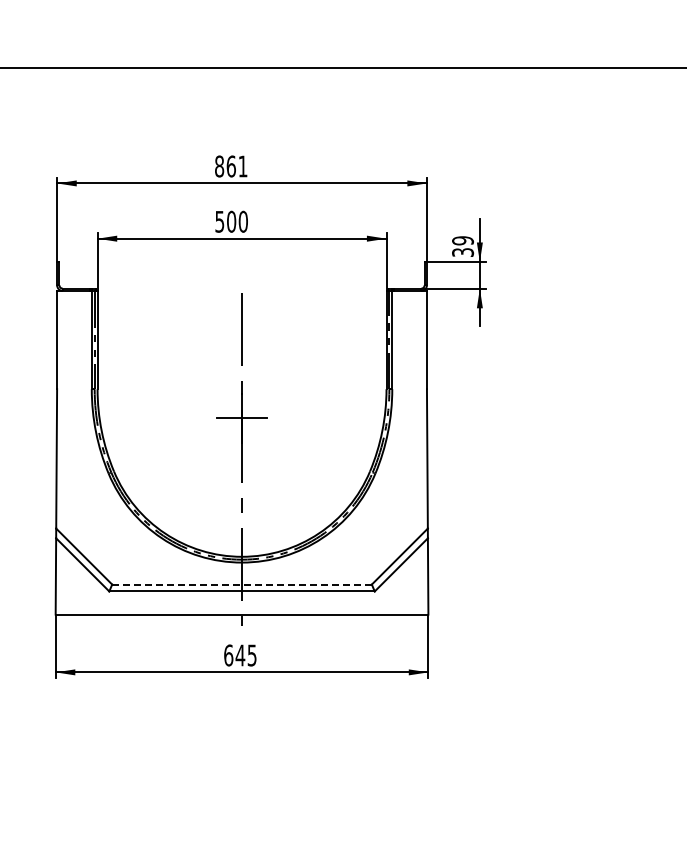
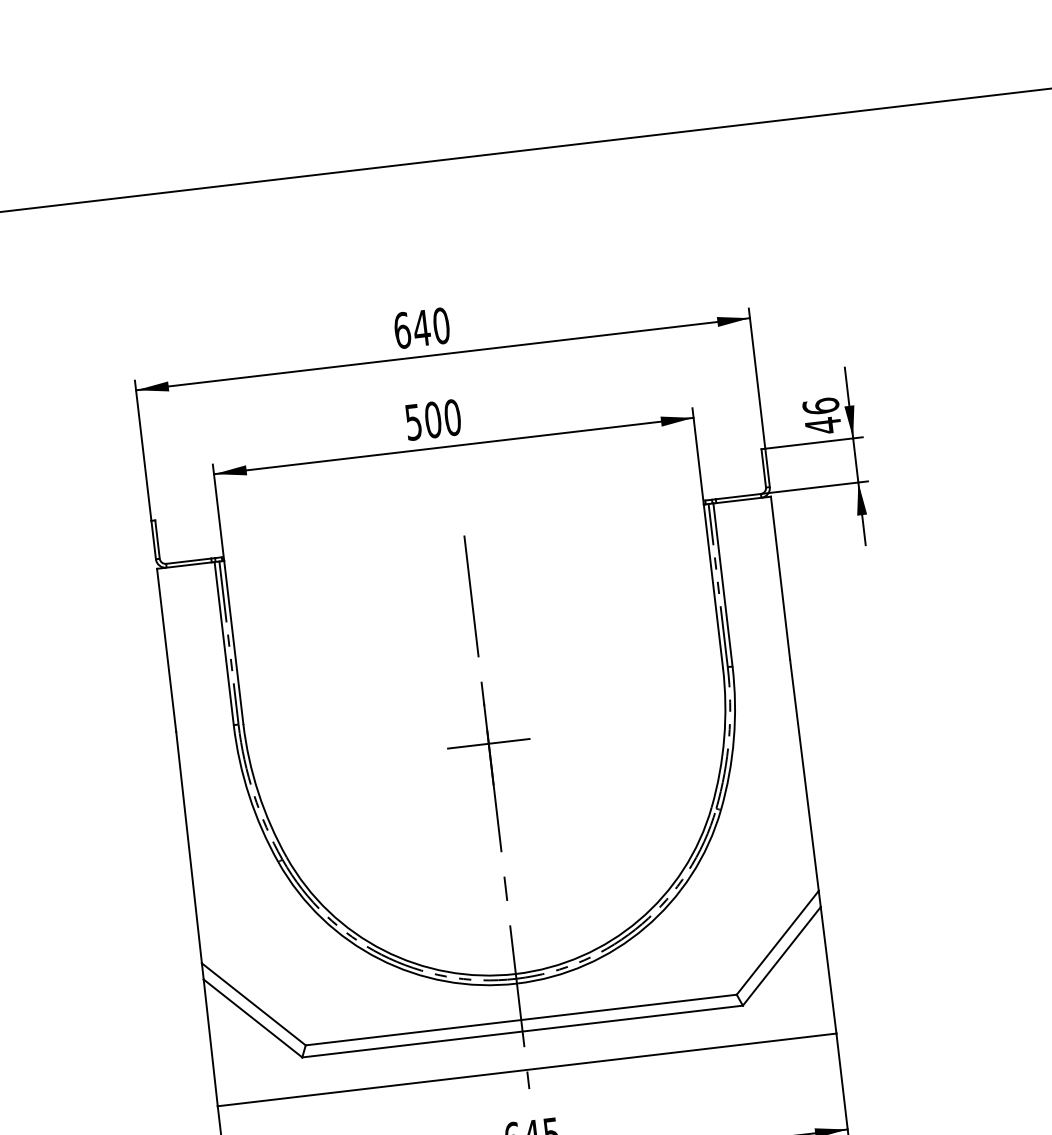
text: (231, 166) -> (422, 328), 861 -> 640
text: (463, 246) -> (822, 415), 39 -> 46
line: (242, 584) -> (522, 1019), dashed -> solid

